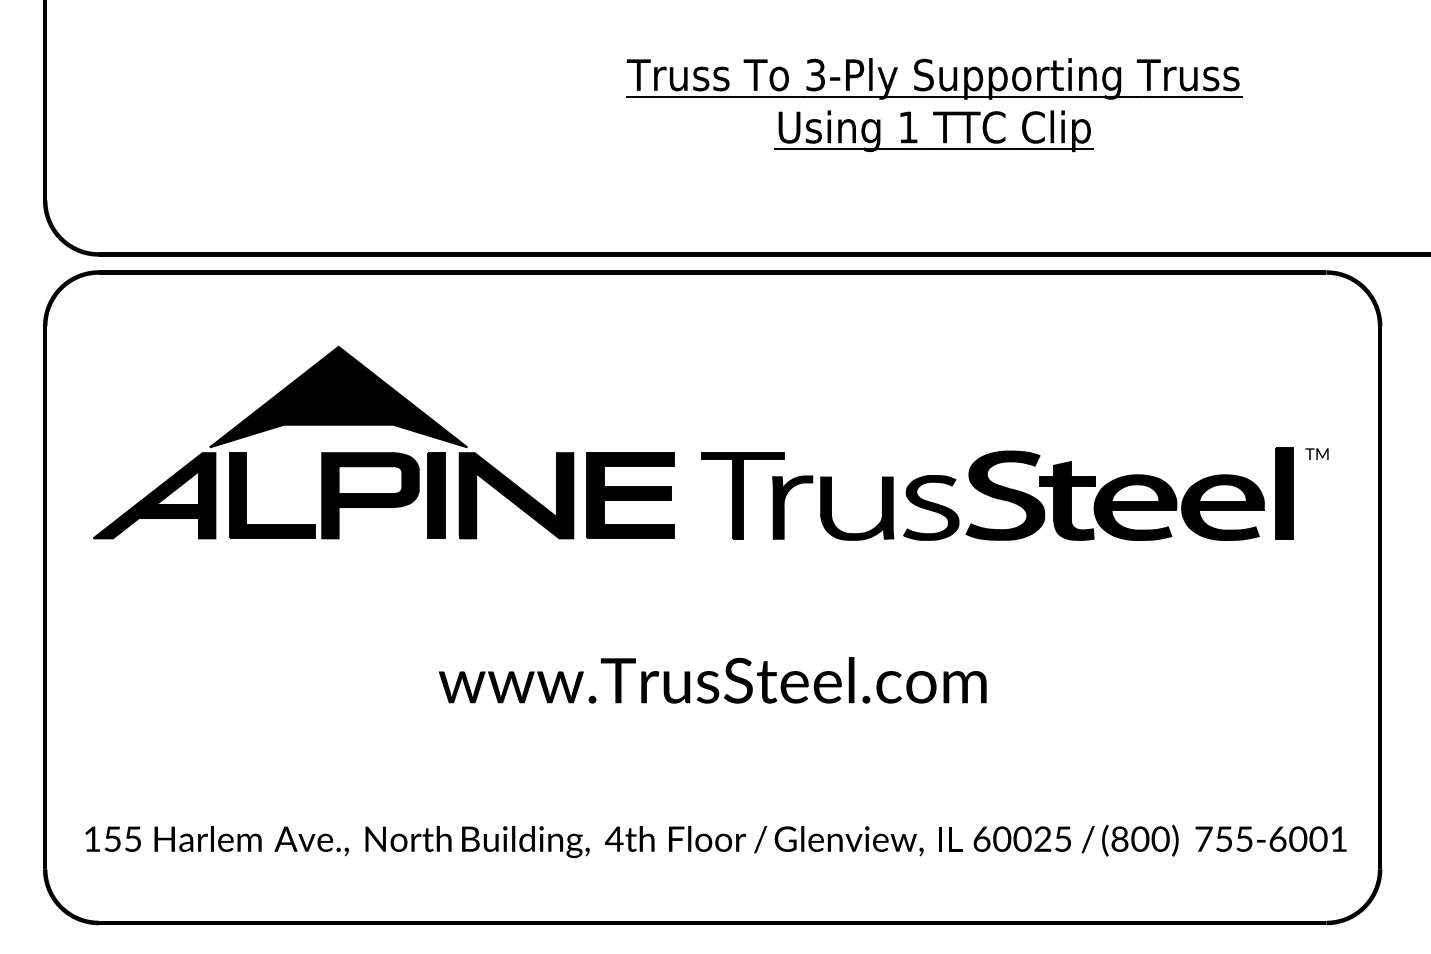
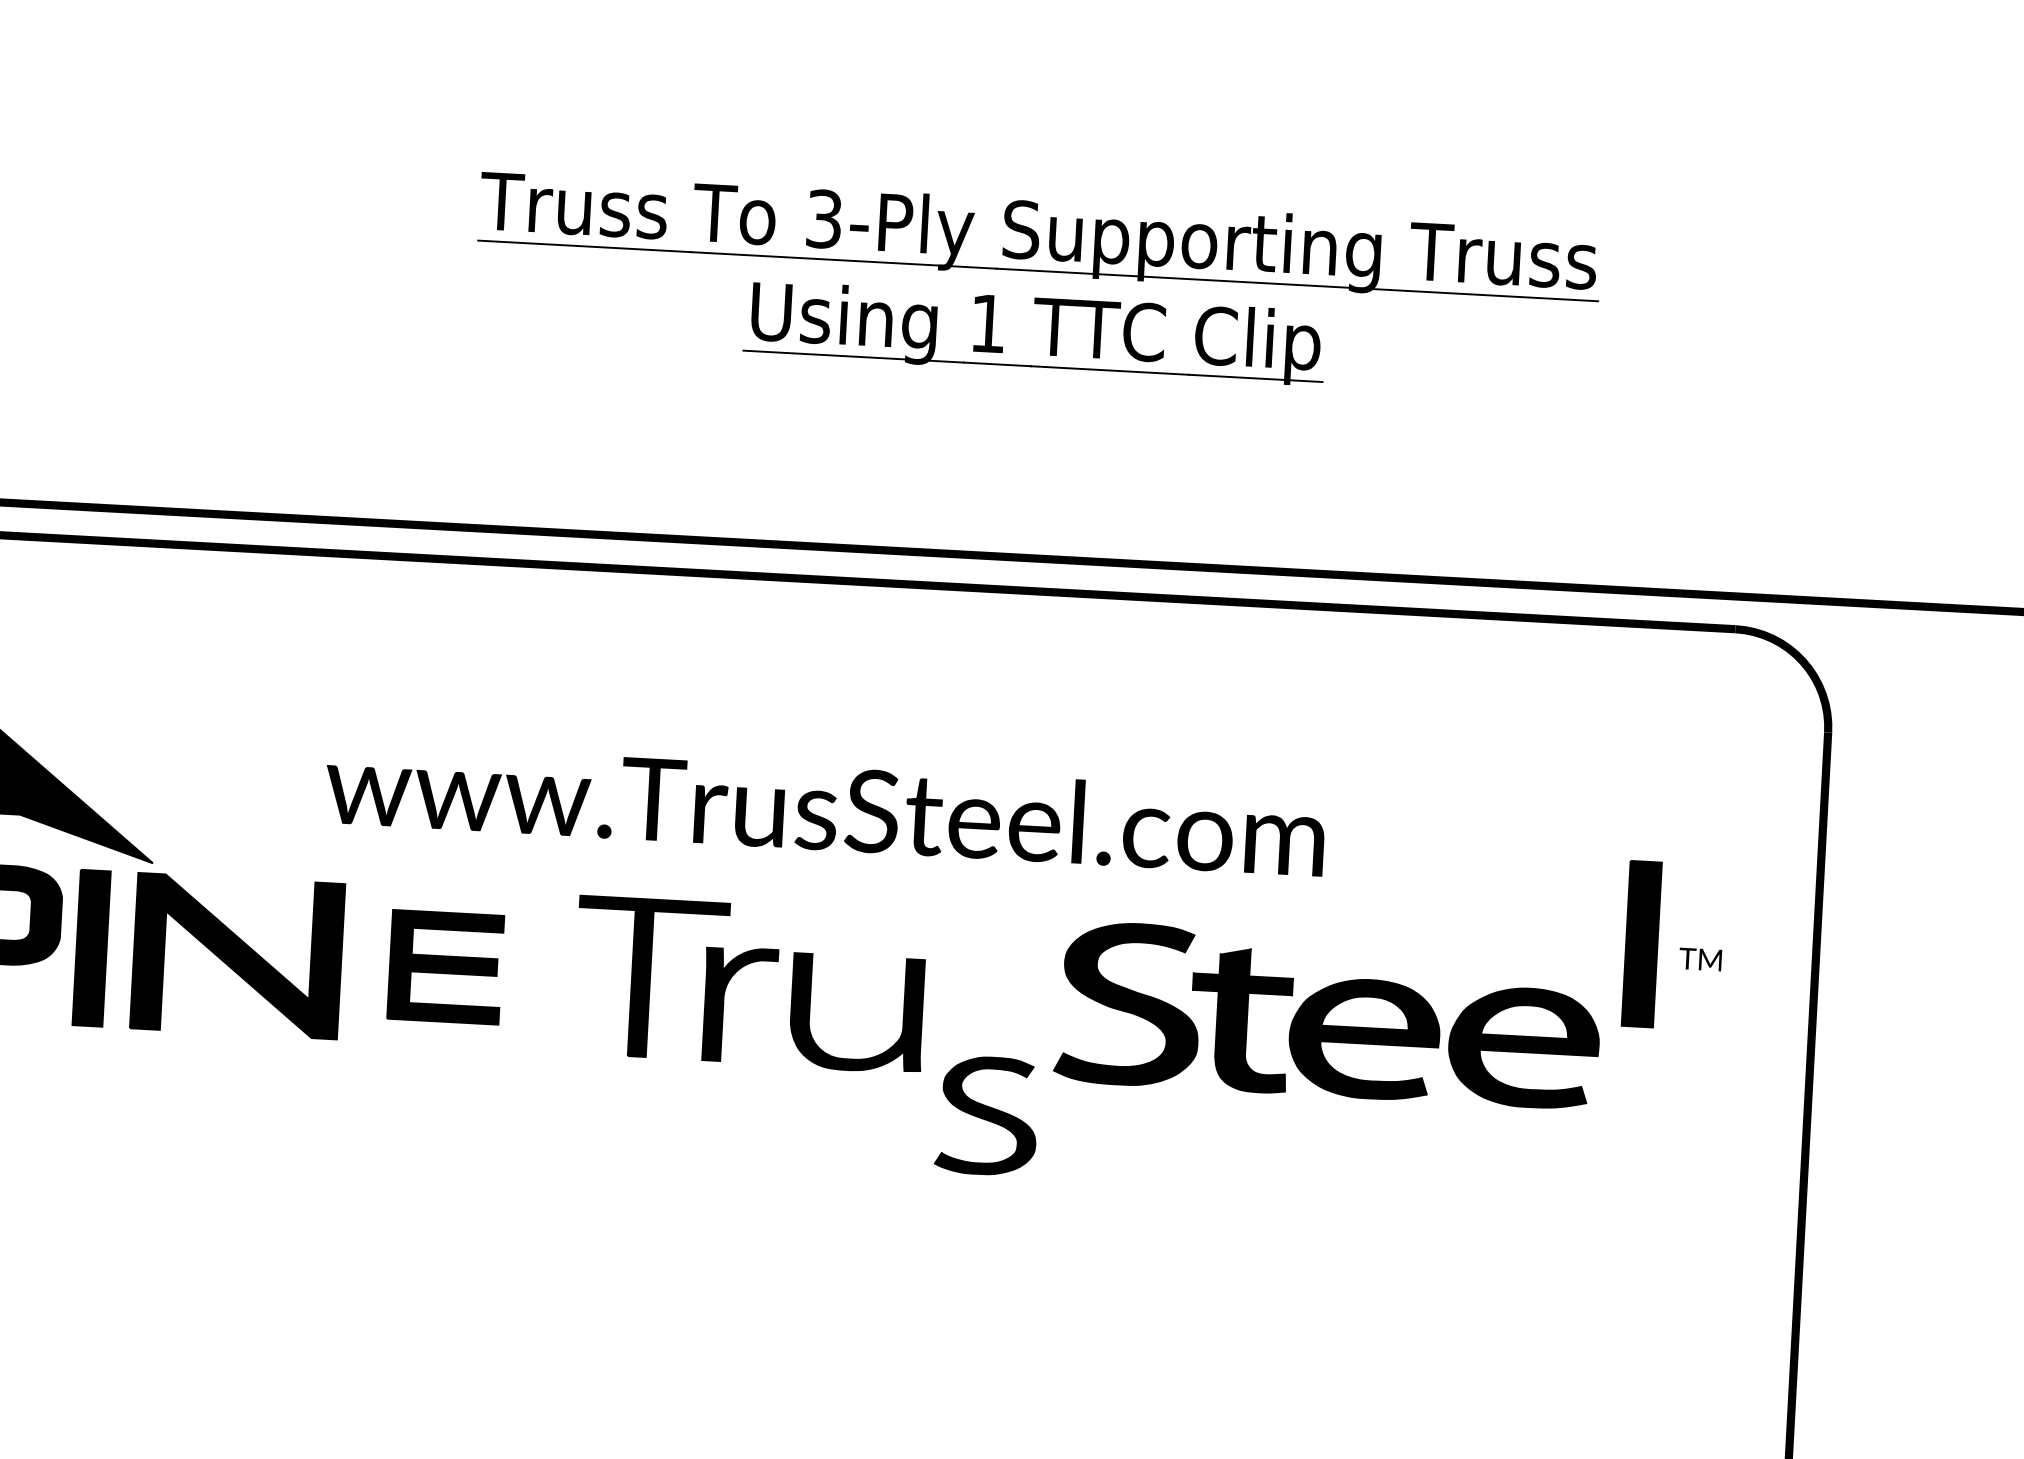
part: (1284, 493) -> (1641, 944), moved
part: (630, 495) -> (445, 966), size x0.7
part: (931, 507) -> (987, 1115), moved
text: (712, 680) -> (824, 808), moved

